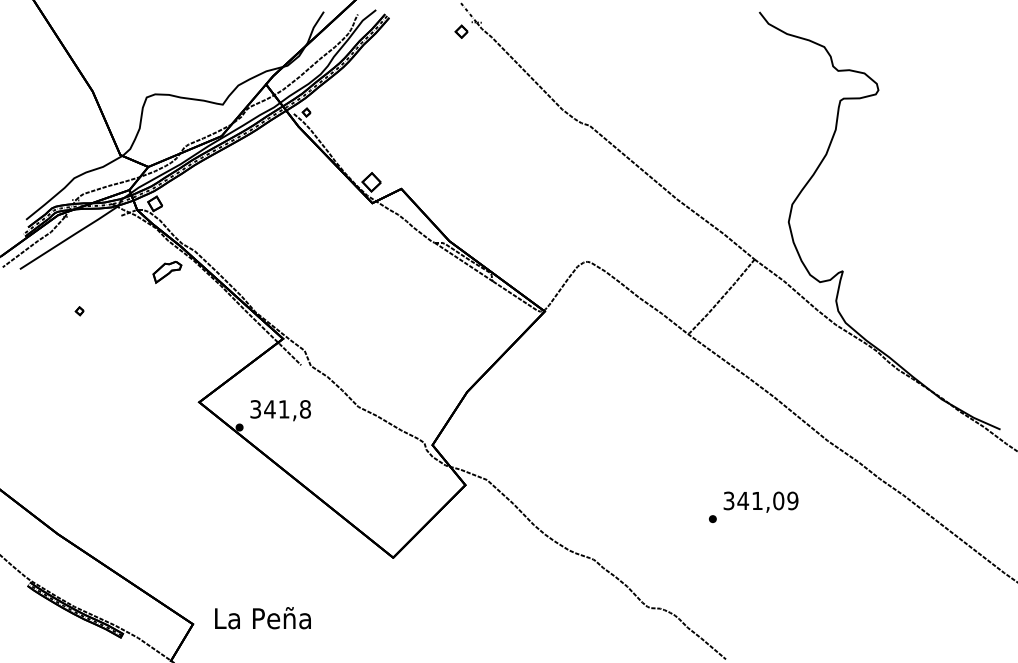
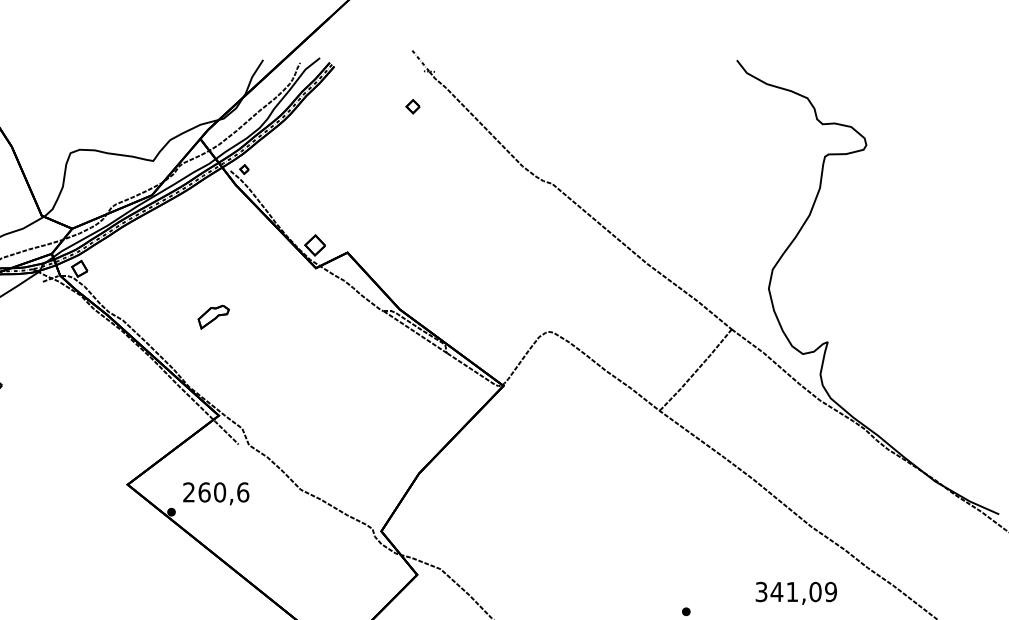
part: (461, 31) -> (412, 106), moved
part: (167, 271) -> (213, 316), moved
text: (280, 409) -> (216, 492), 341,8 -> 260,6
text: (760, 501) -> (795, 592), moved

